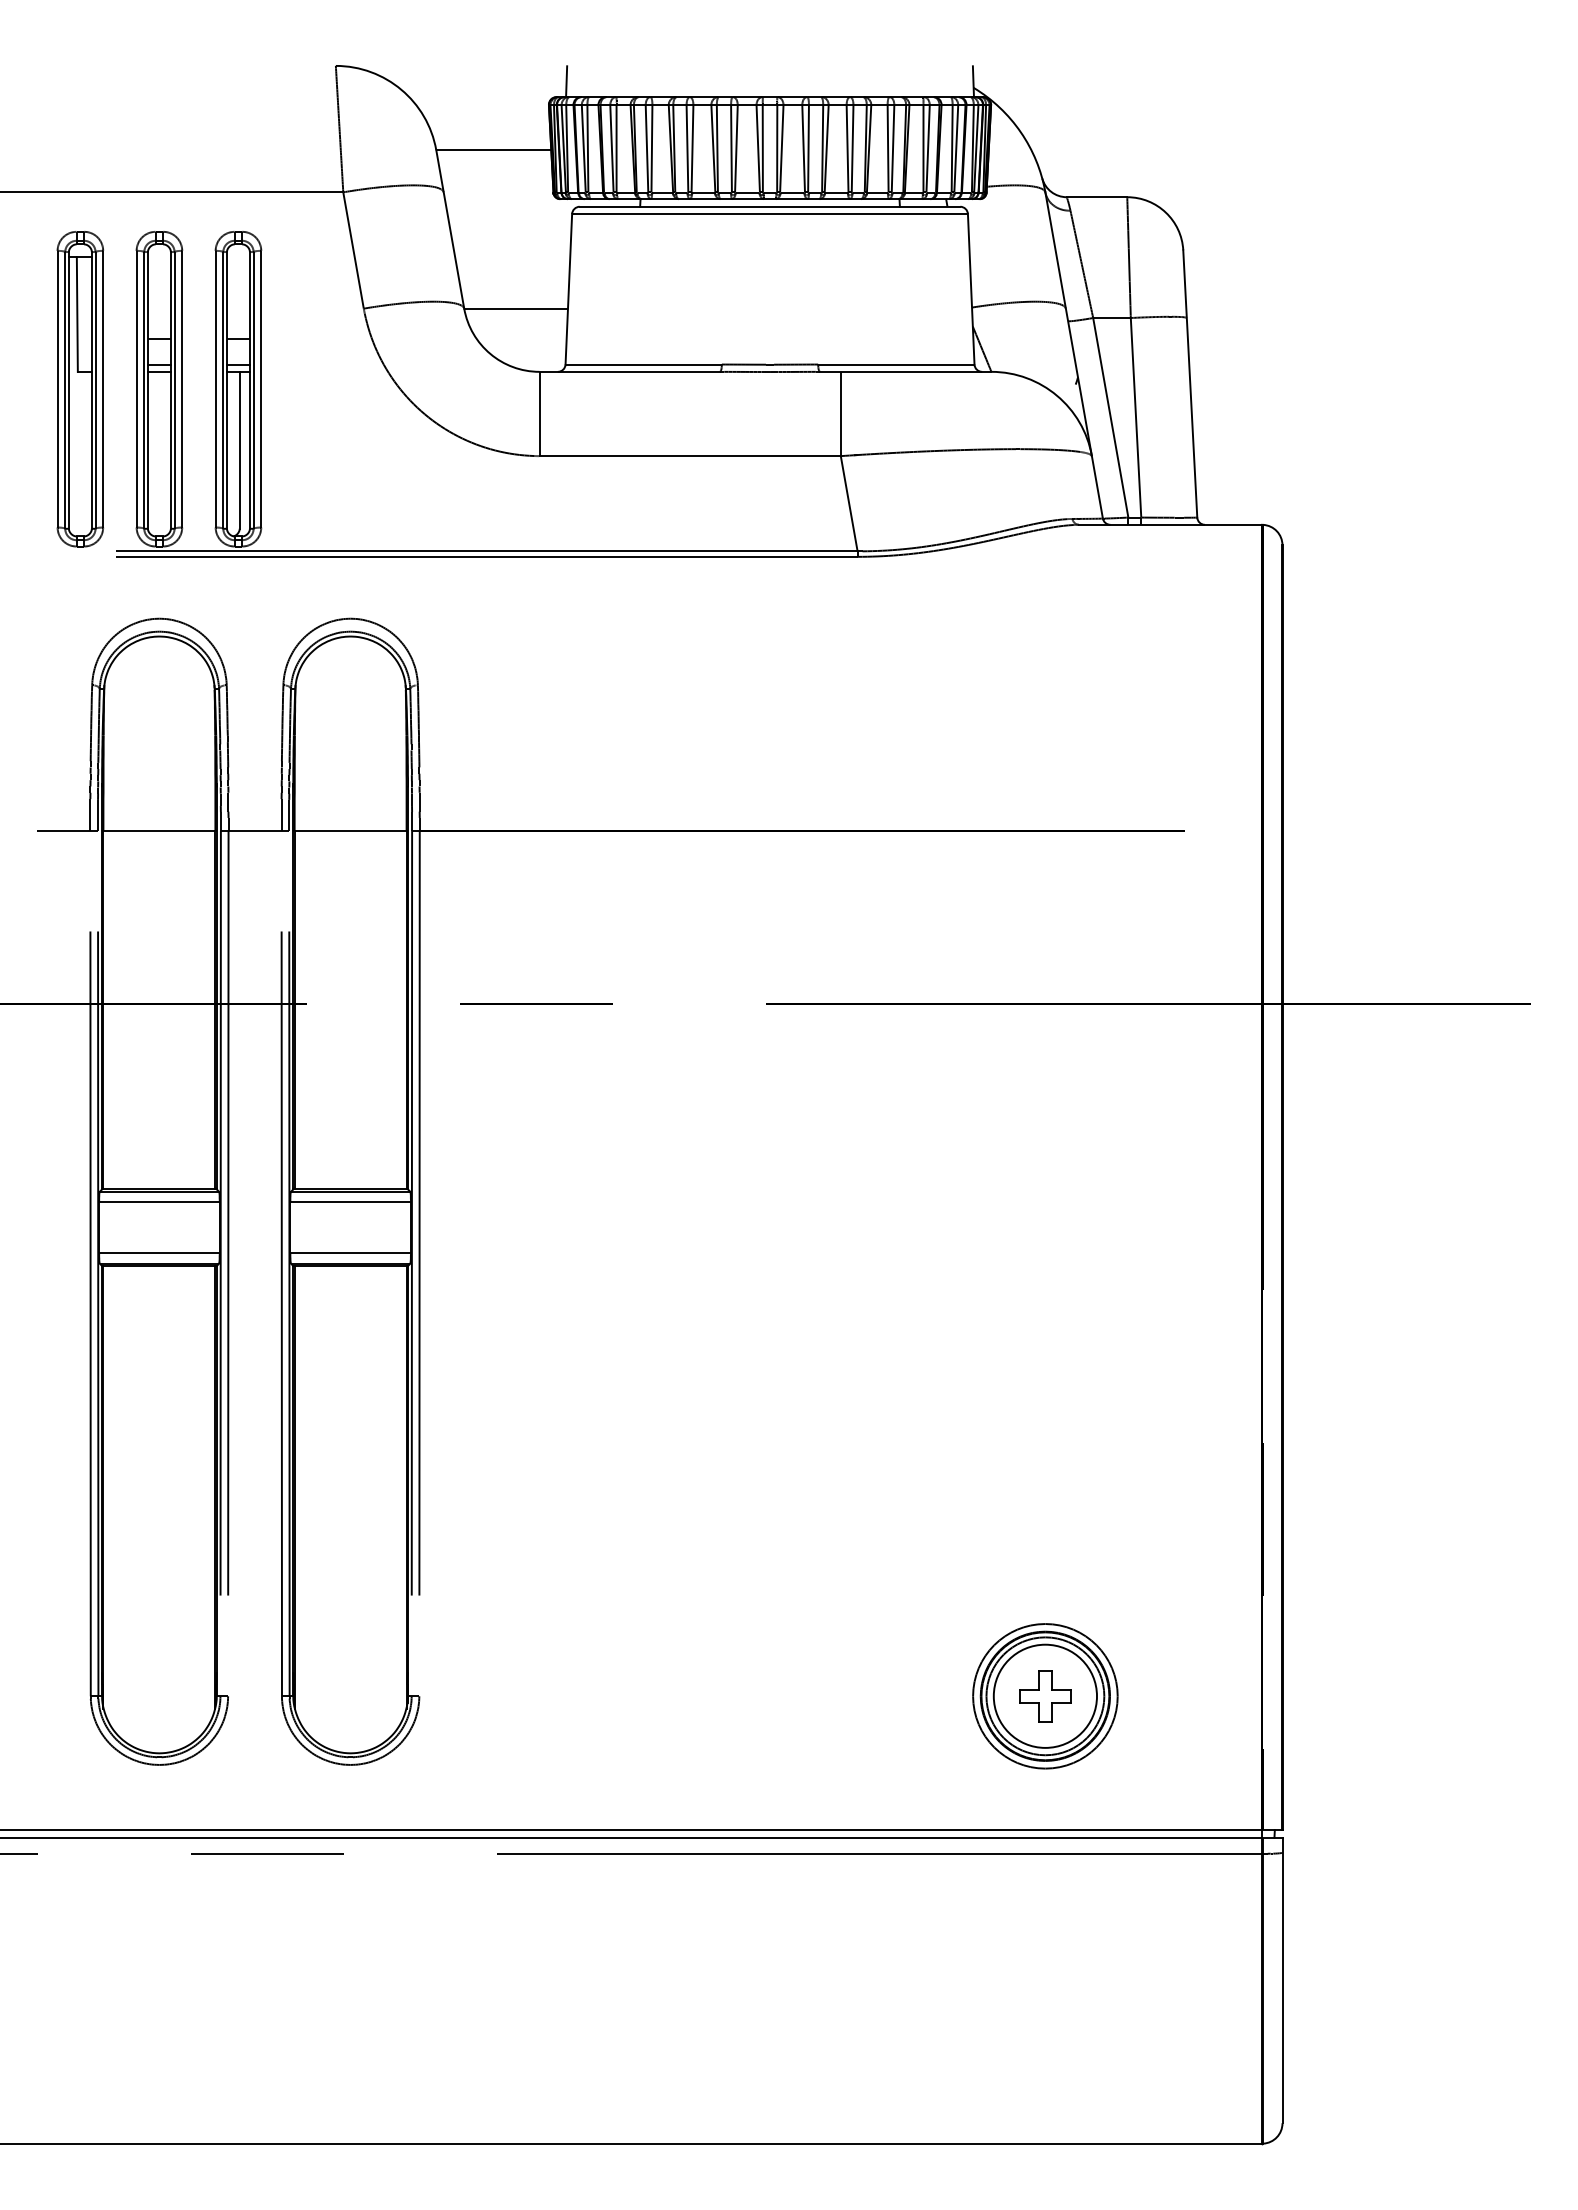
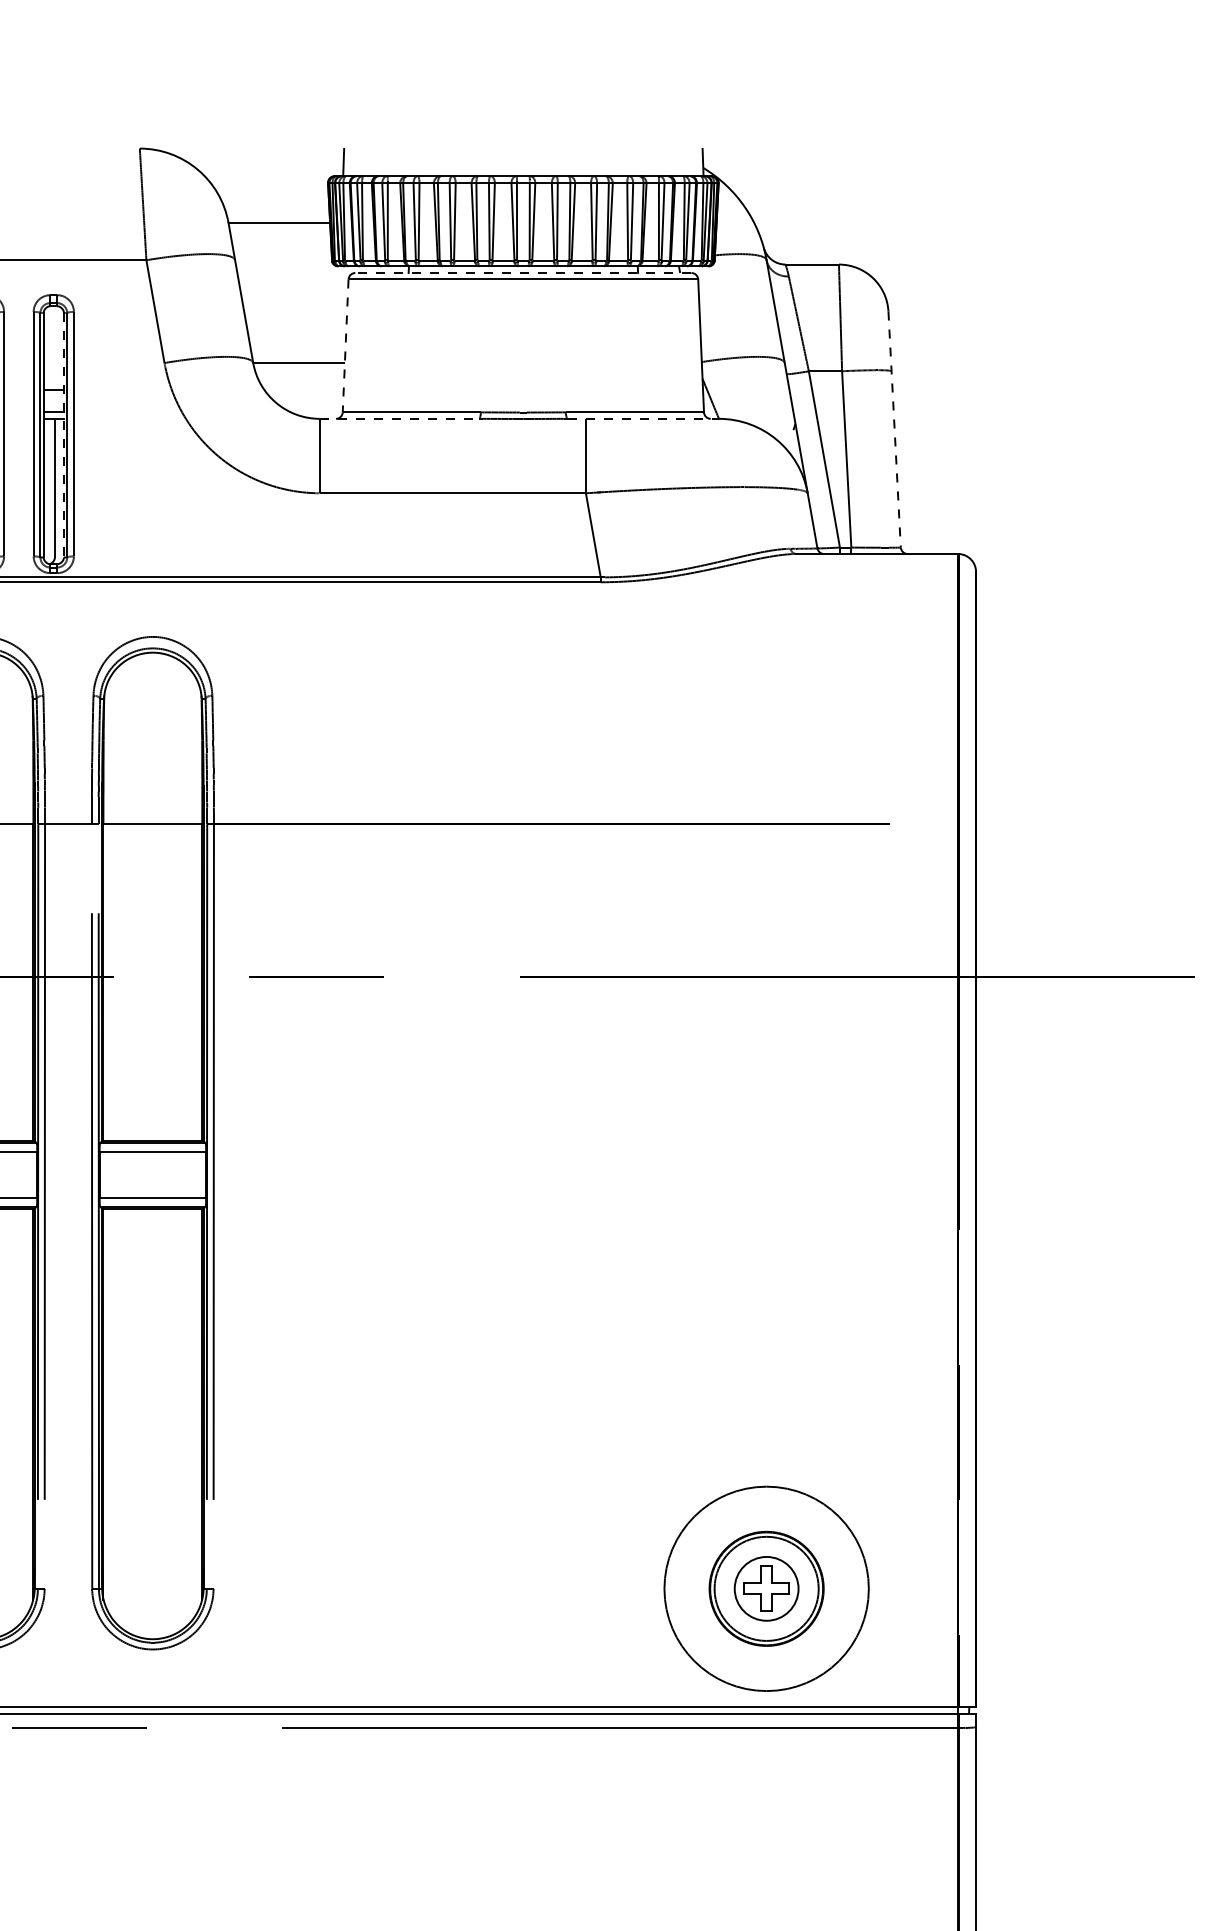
line: (769, 206) -> (522, 272), solid -> dashed
line: (568, 289) -> (345, 346), solid -> dashed
line: (630, 371) -> (400, 418), solid -> dashed
line: (905, 371) -> (643, 418), solid -> dashed
line: (1190, 383) -> (894, 429), solid -> dashed
line: (249, 390) -> (63, 435), solid -> dashed
circle: (1045, 1695) -> (766, 1588), size x0.7
circle: (1045, 1696) -> (766, 1589), size x1.6

